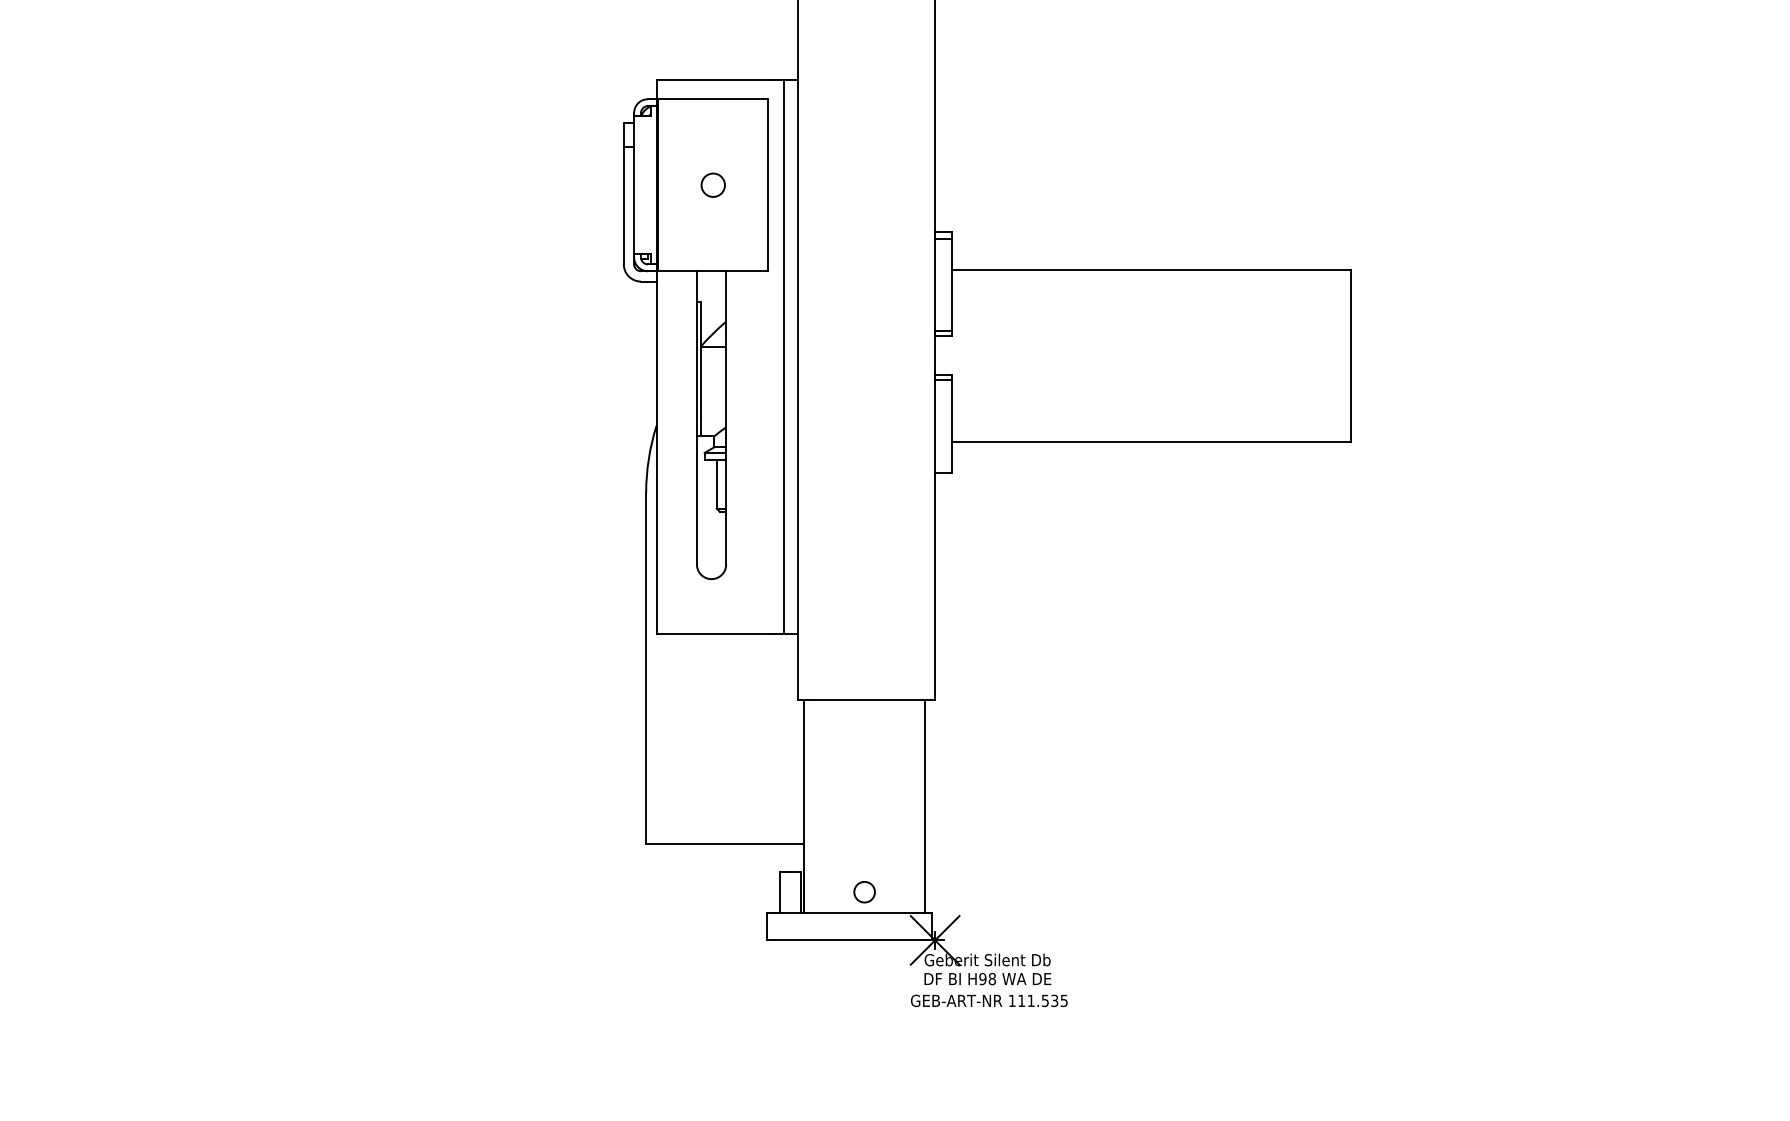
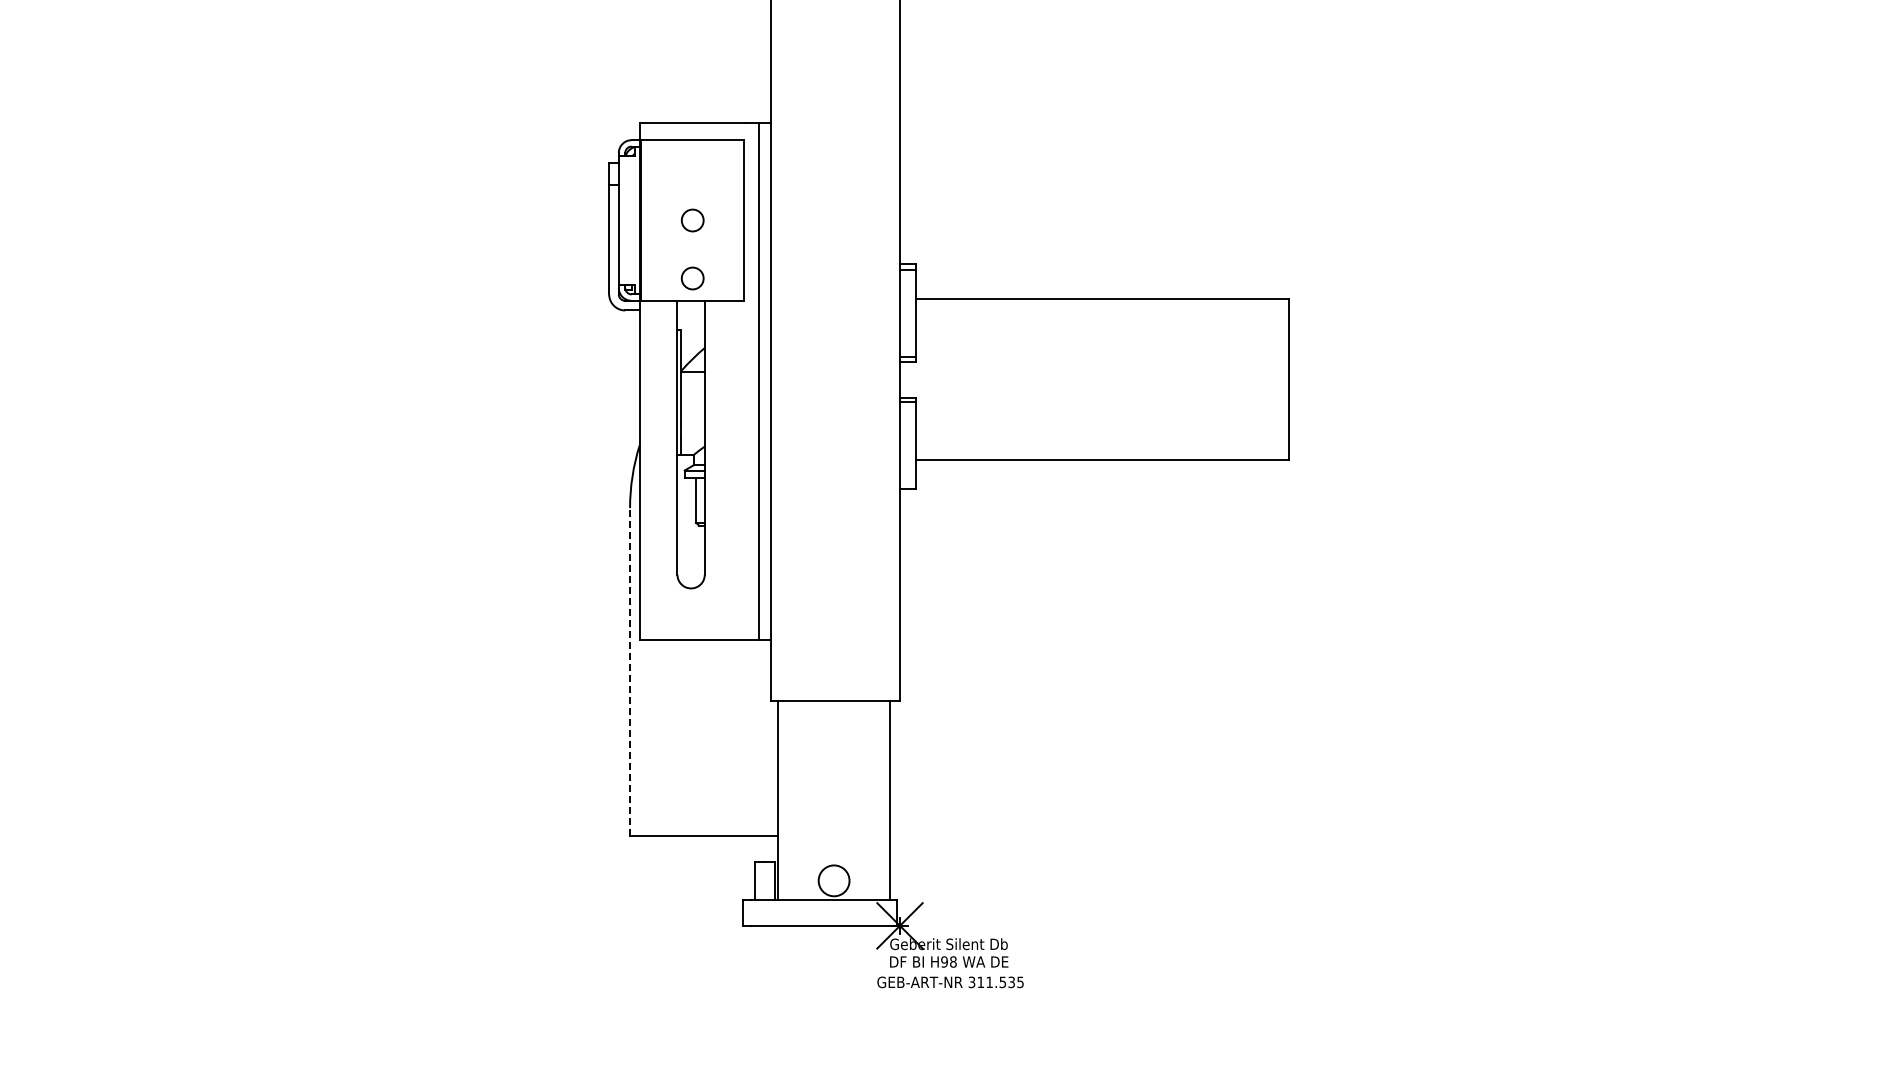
circle: (713, 247) -> (692, 278), added
line: (646, 669) -> (630, 672), solid -> dashed
circle: (863, 891) -> (833, 880), size x1.6
text: (1011, 1001) -> (971, 982), 111.535 -> 311.535

